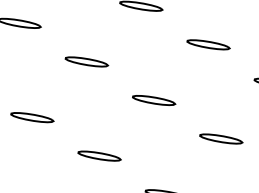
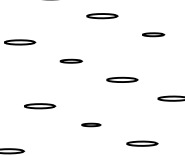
part: (208, 44) -> (153, 34), size x0.7
part: (87, 62) -> (71, 61), size x0.7
part: (100, 155) -> (91, 124), size x0.6

